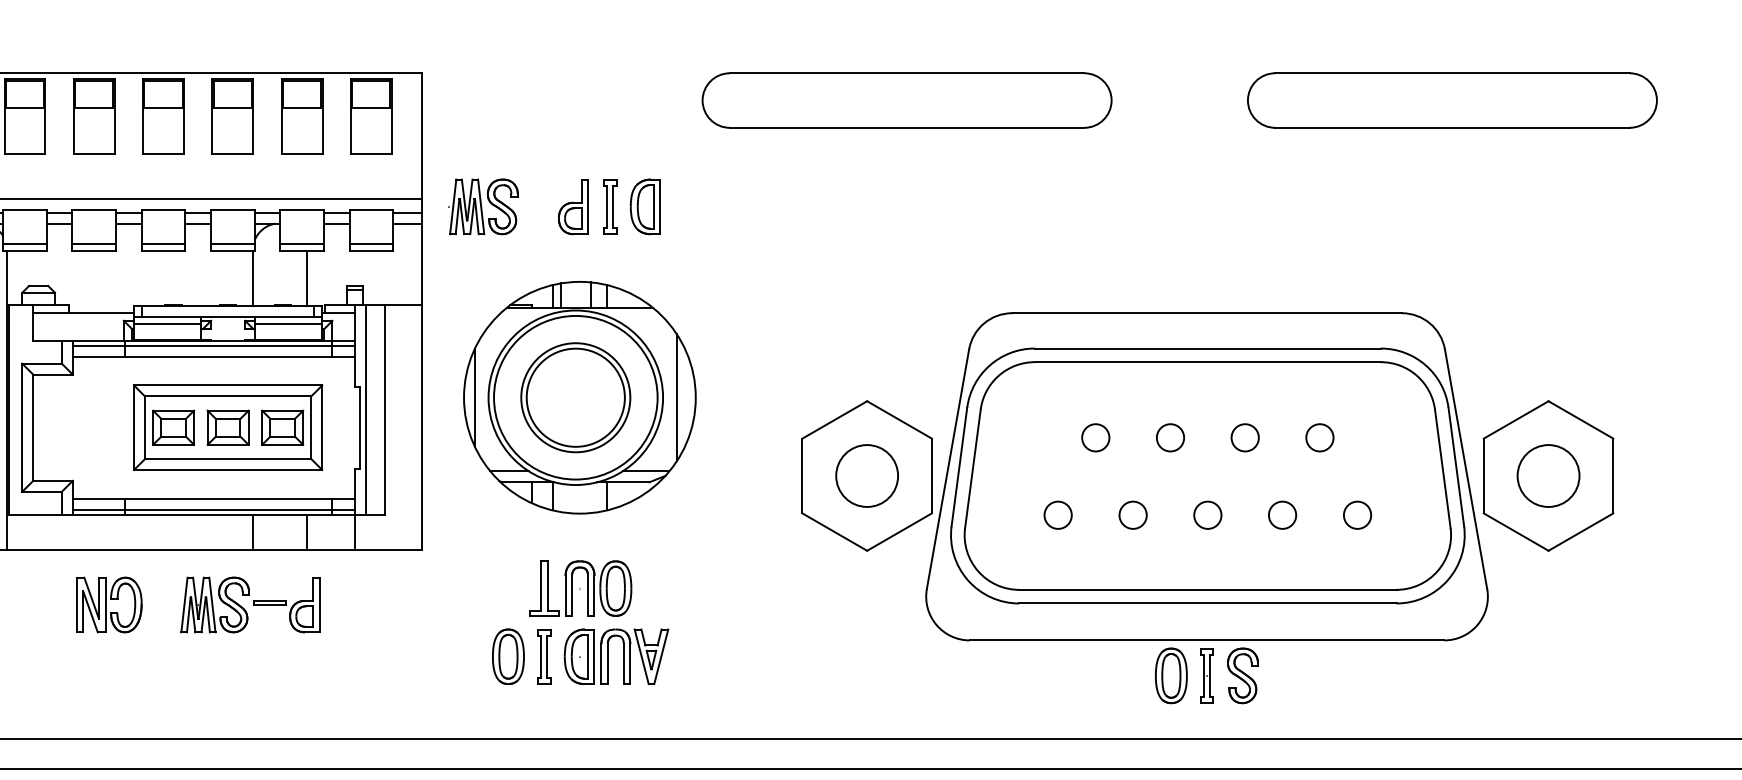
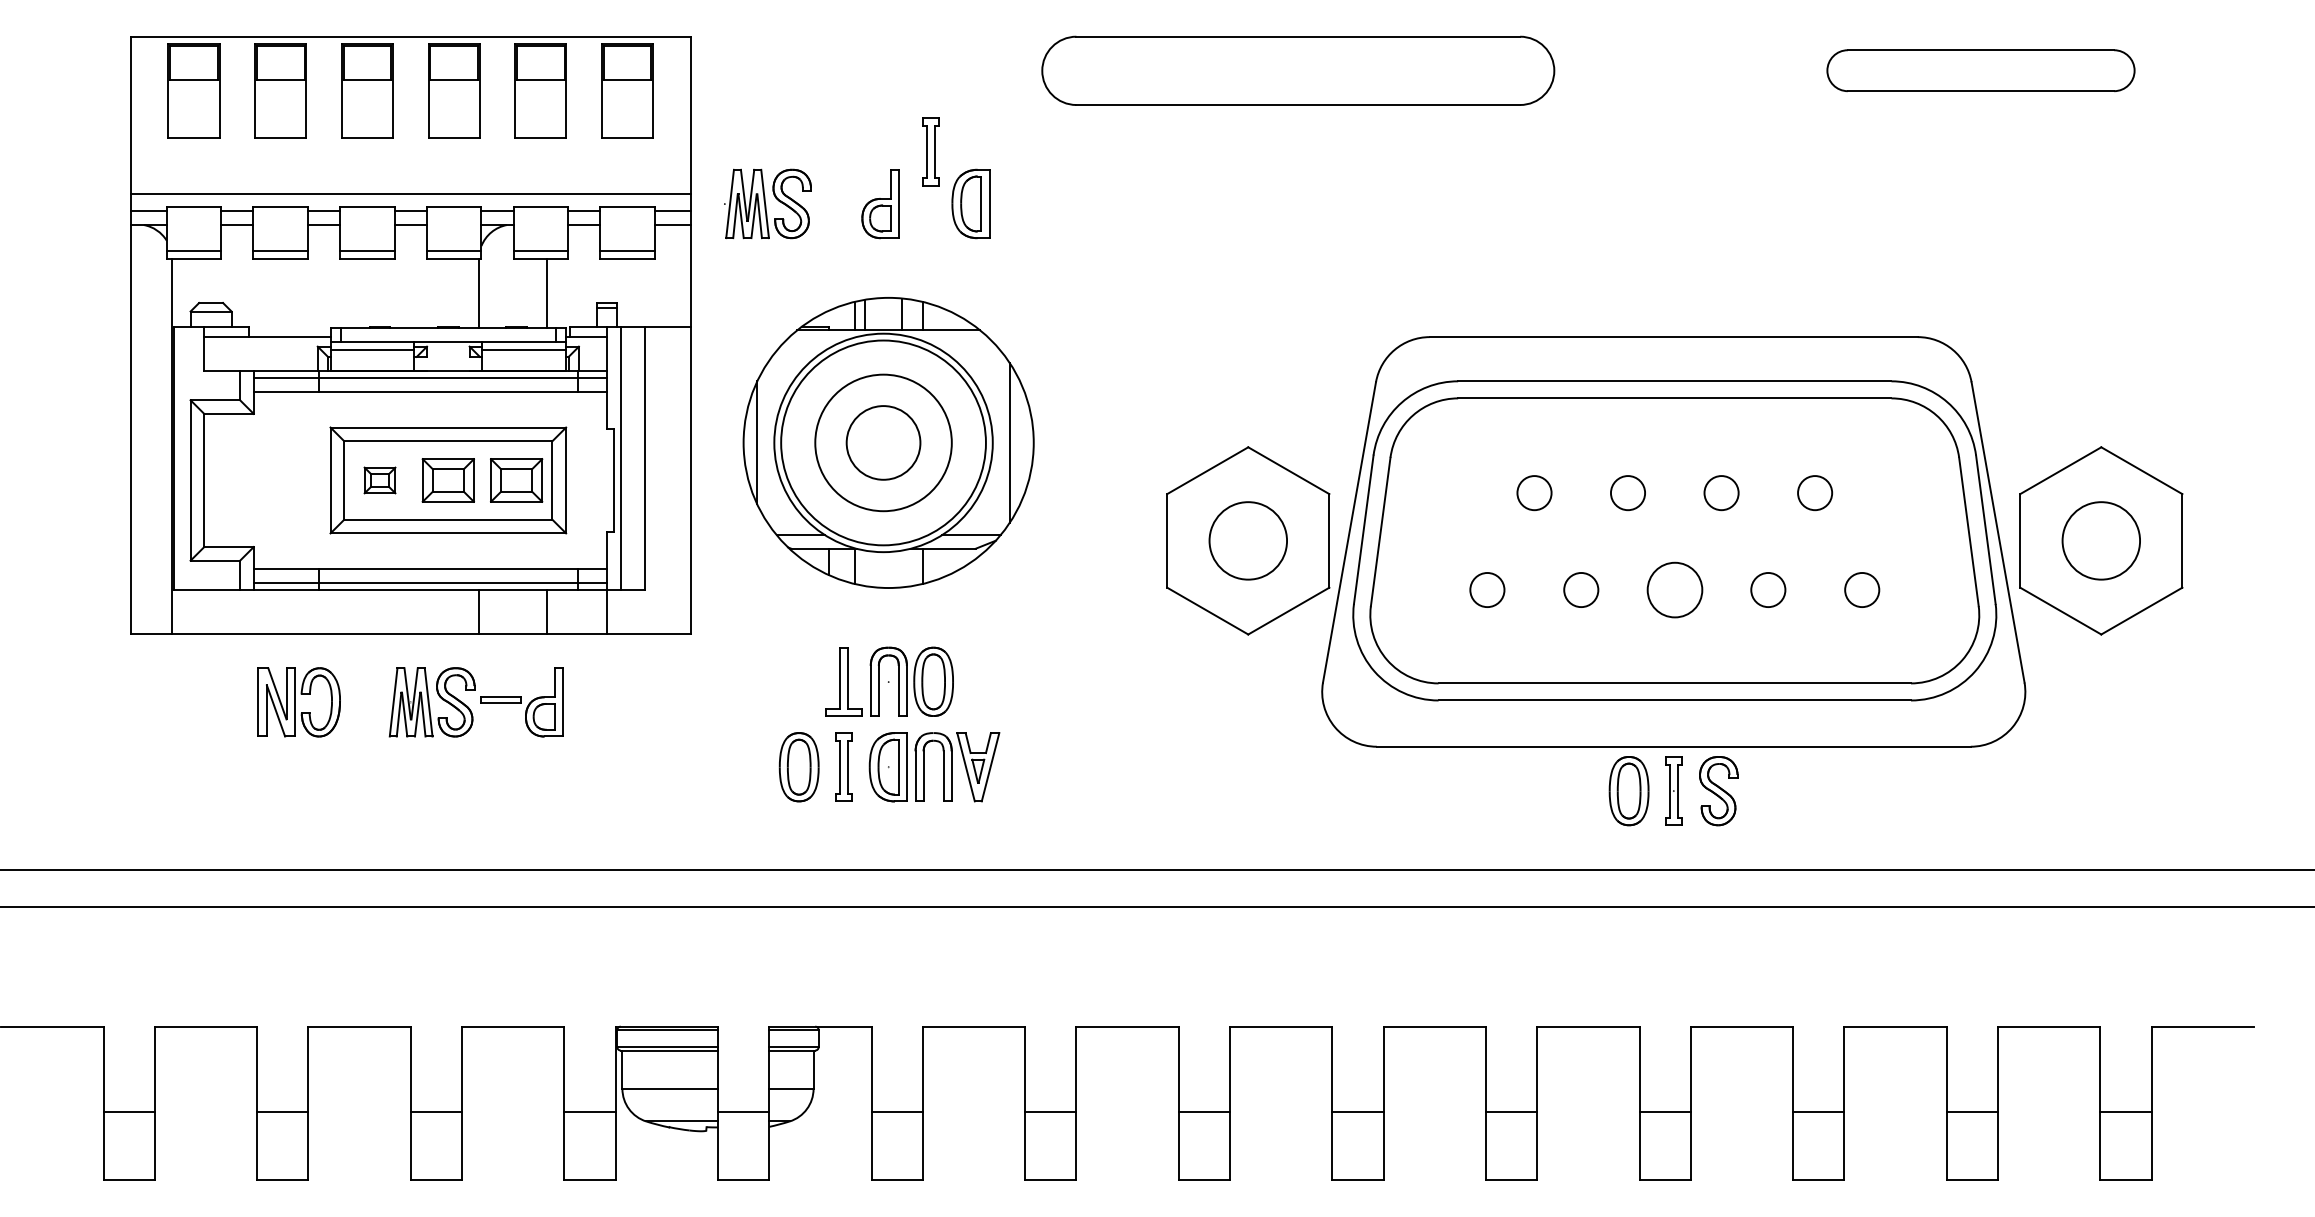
part: (1452, 100) -> (1980, 70), size x0.6
part: (610, 206) -> (930, 151), moved
circle: (575, 397) -> (883, 442), size x0.6
part: (173, 427) -> (379, 480), size x0.6
circle: (1207, 514) -> (1674, 589), size x1.6

